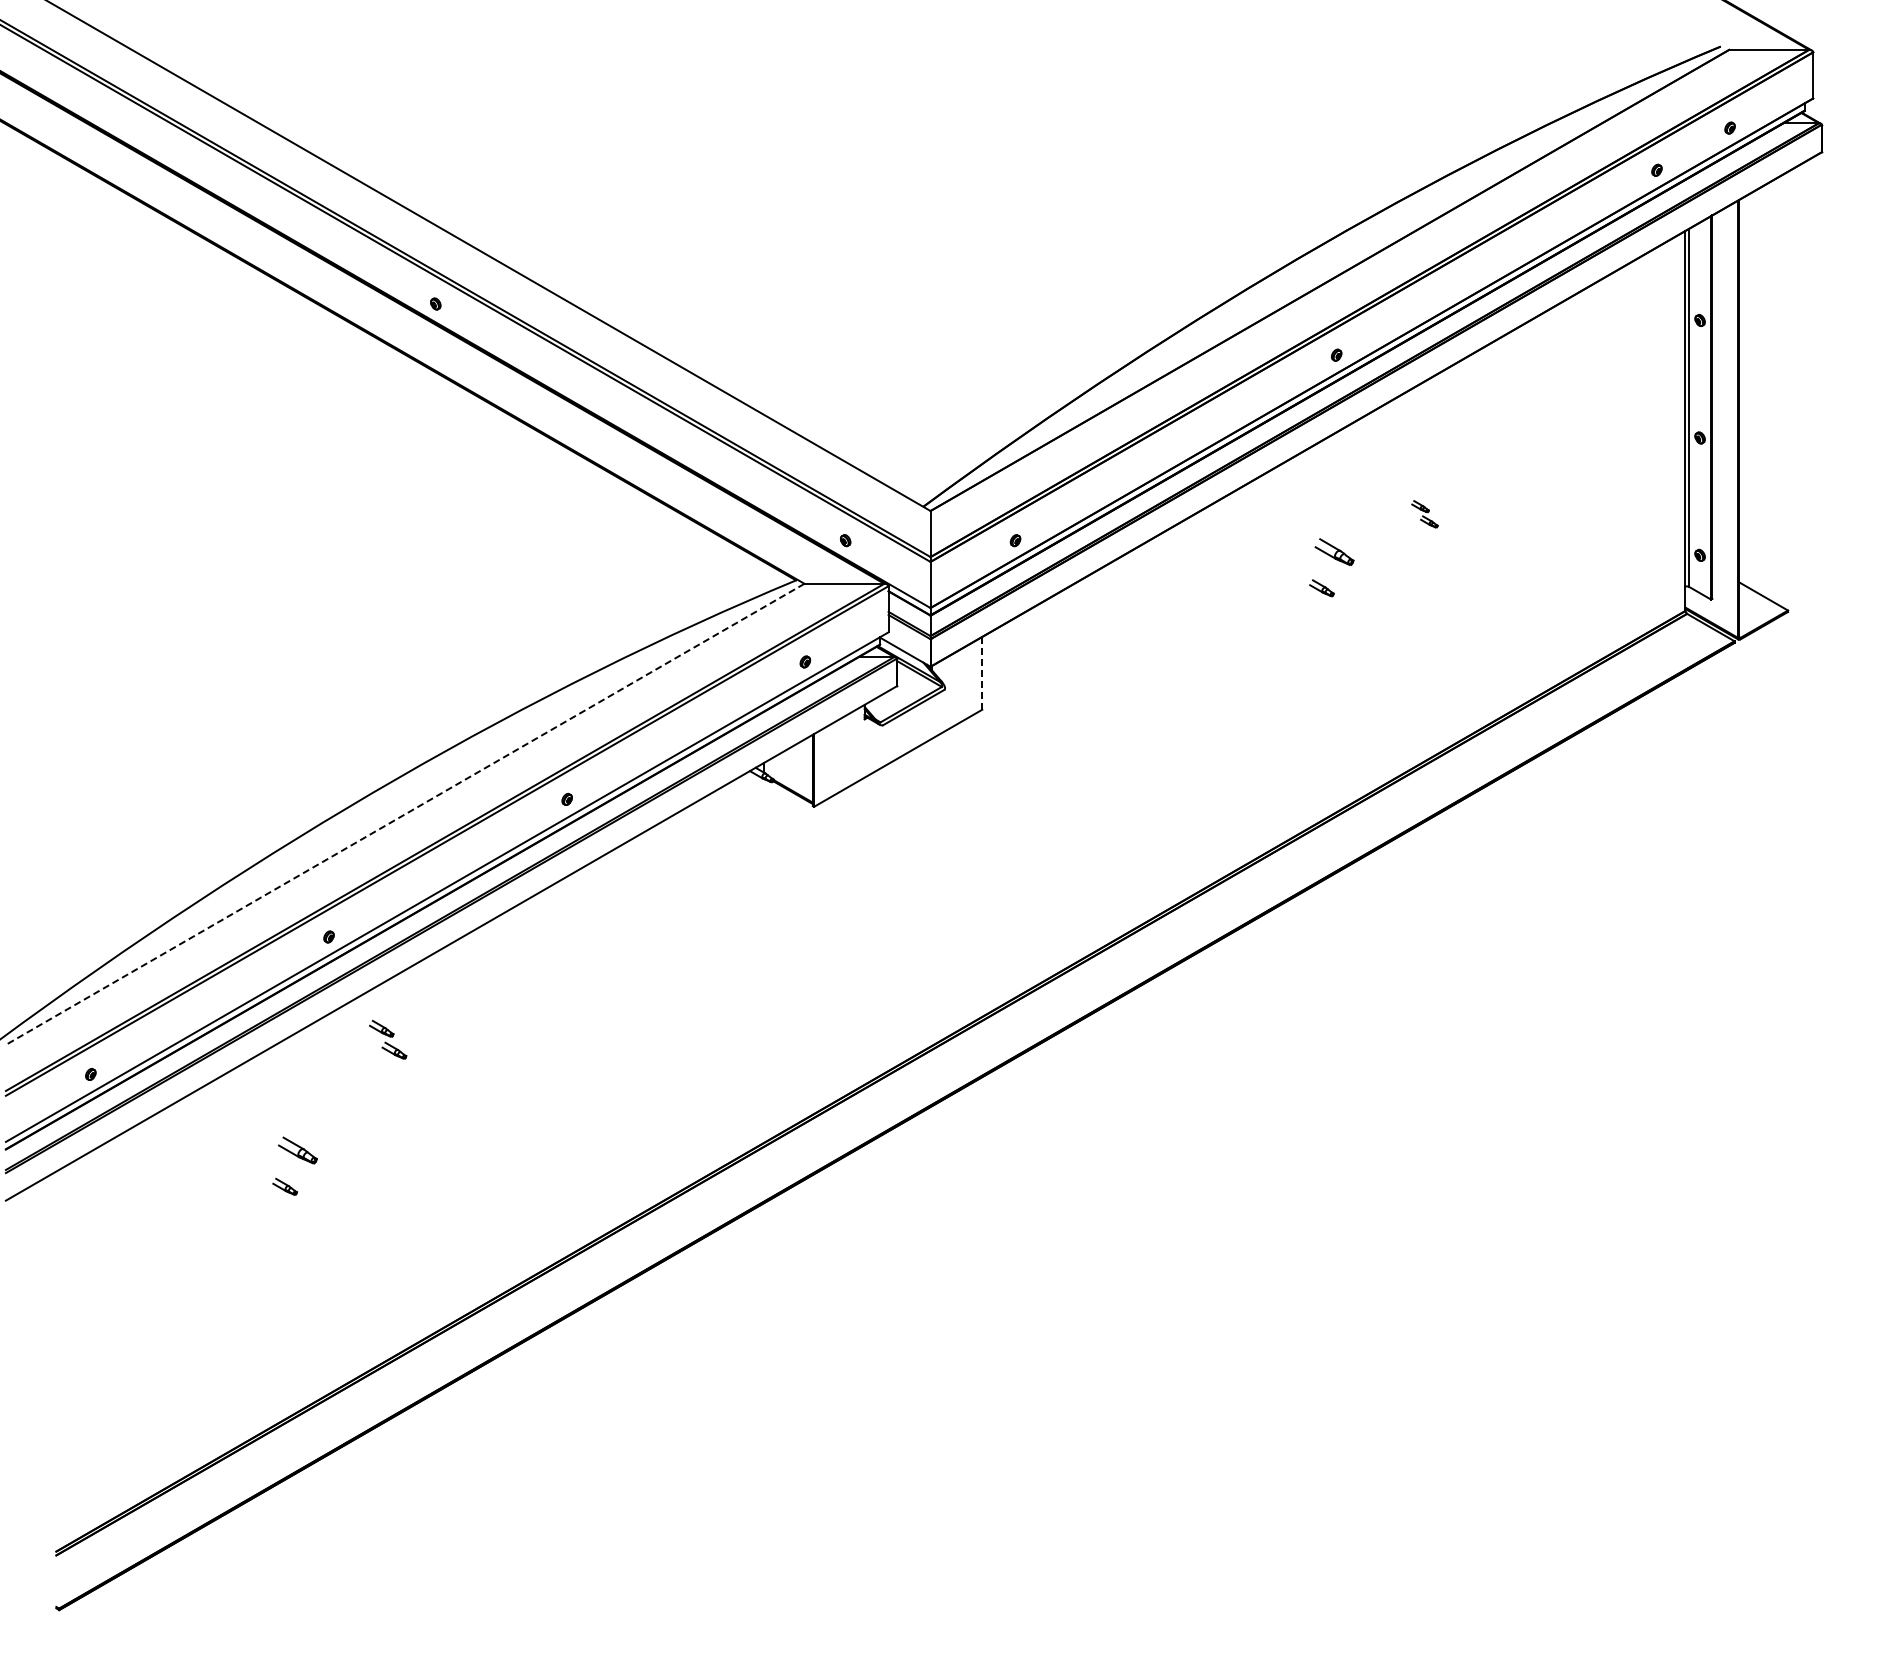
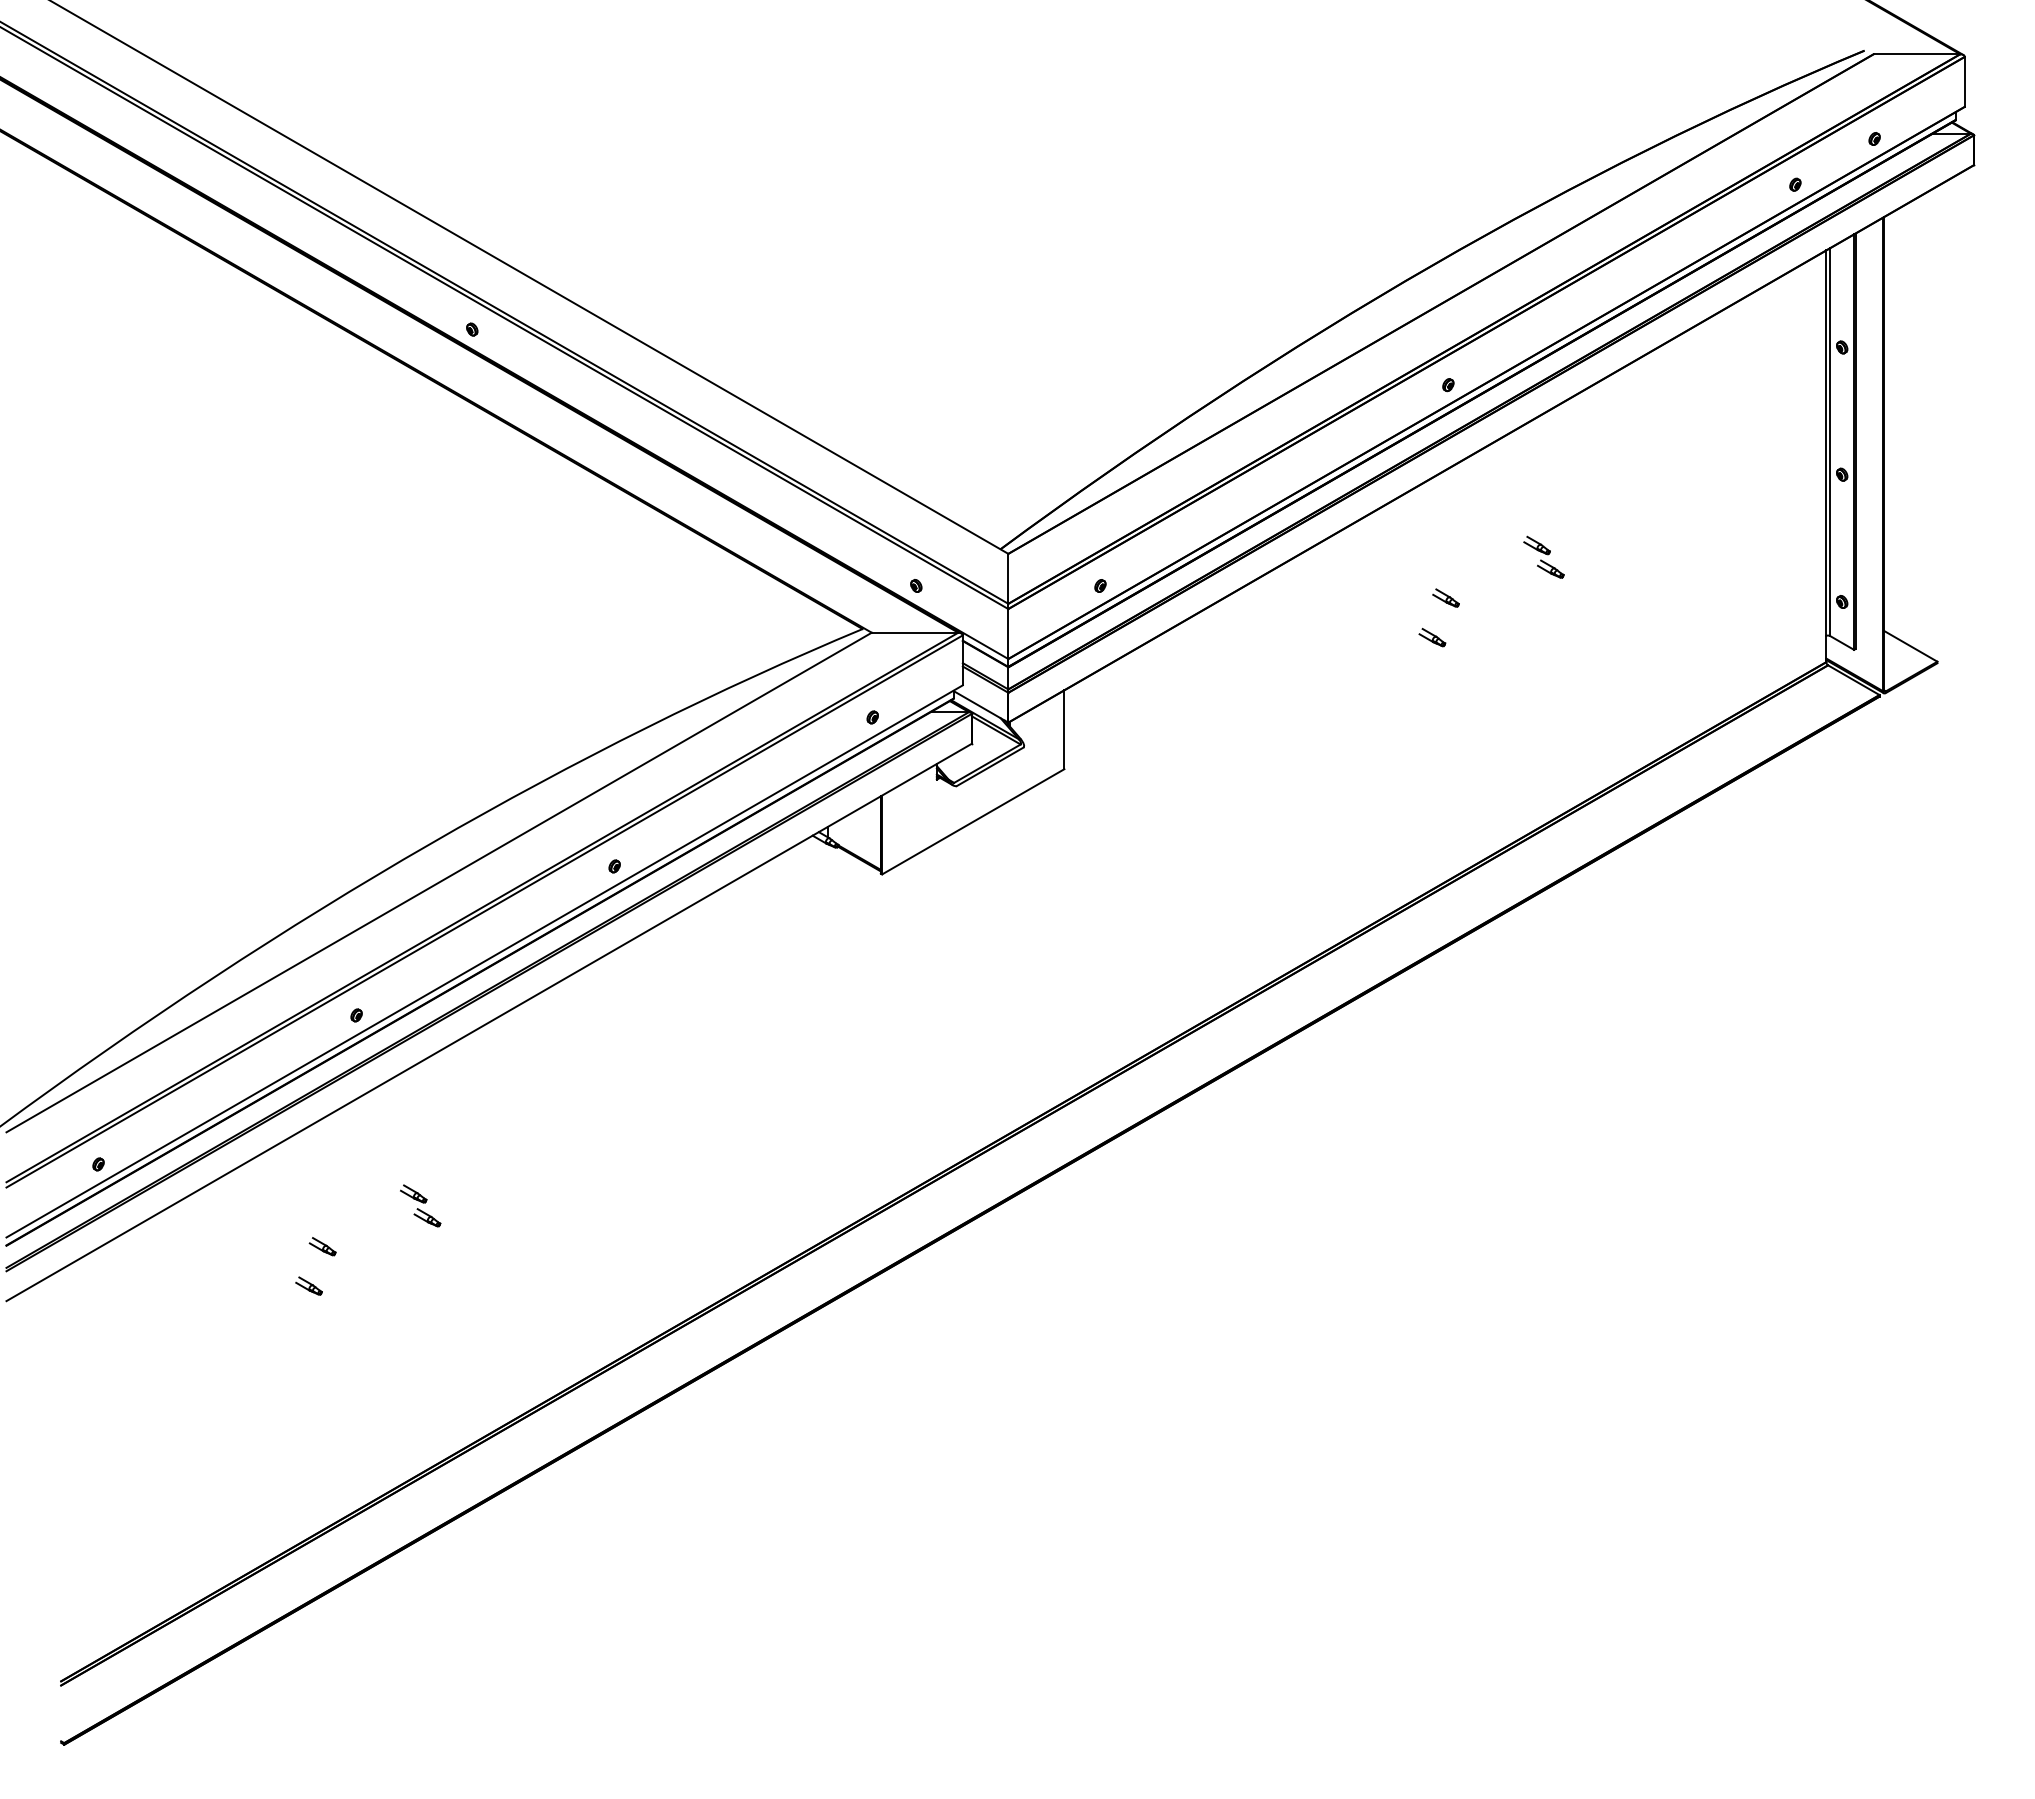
part: (1424, 514) -> (1543, 557), size x1.43
part: (1334, 551) -> (1446, 597), size x0.62
line: (982, 673) -> (1064, 729), dashed -> solid
line: (404, 814) -> (438, 882), dashed -> solid
part: (388, 1039) -> (421, 1205), moved
part: (297, 1150) -> (322, 1246), size x0.62

